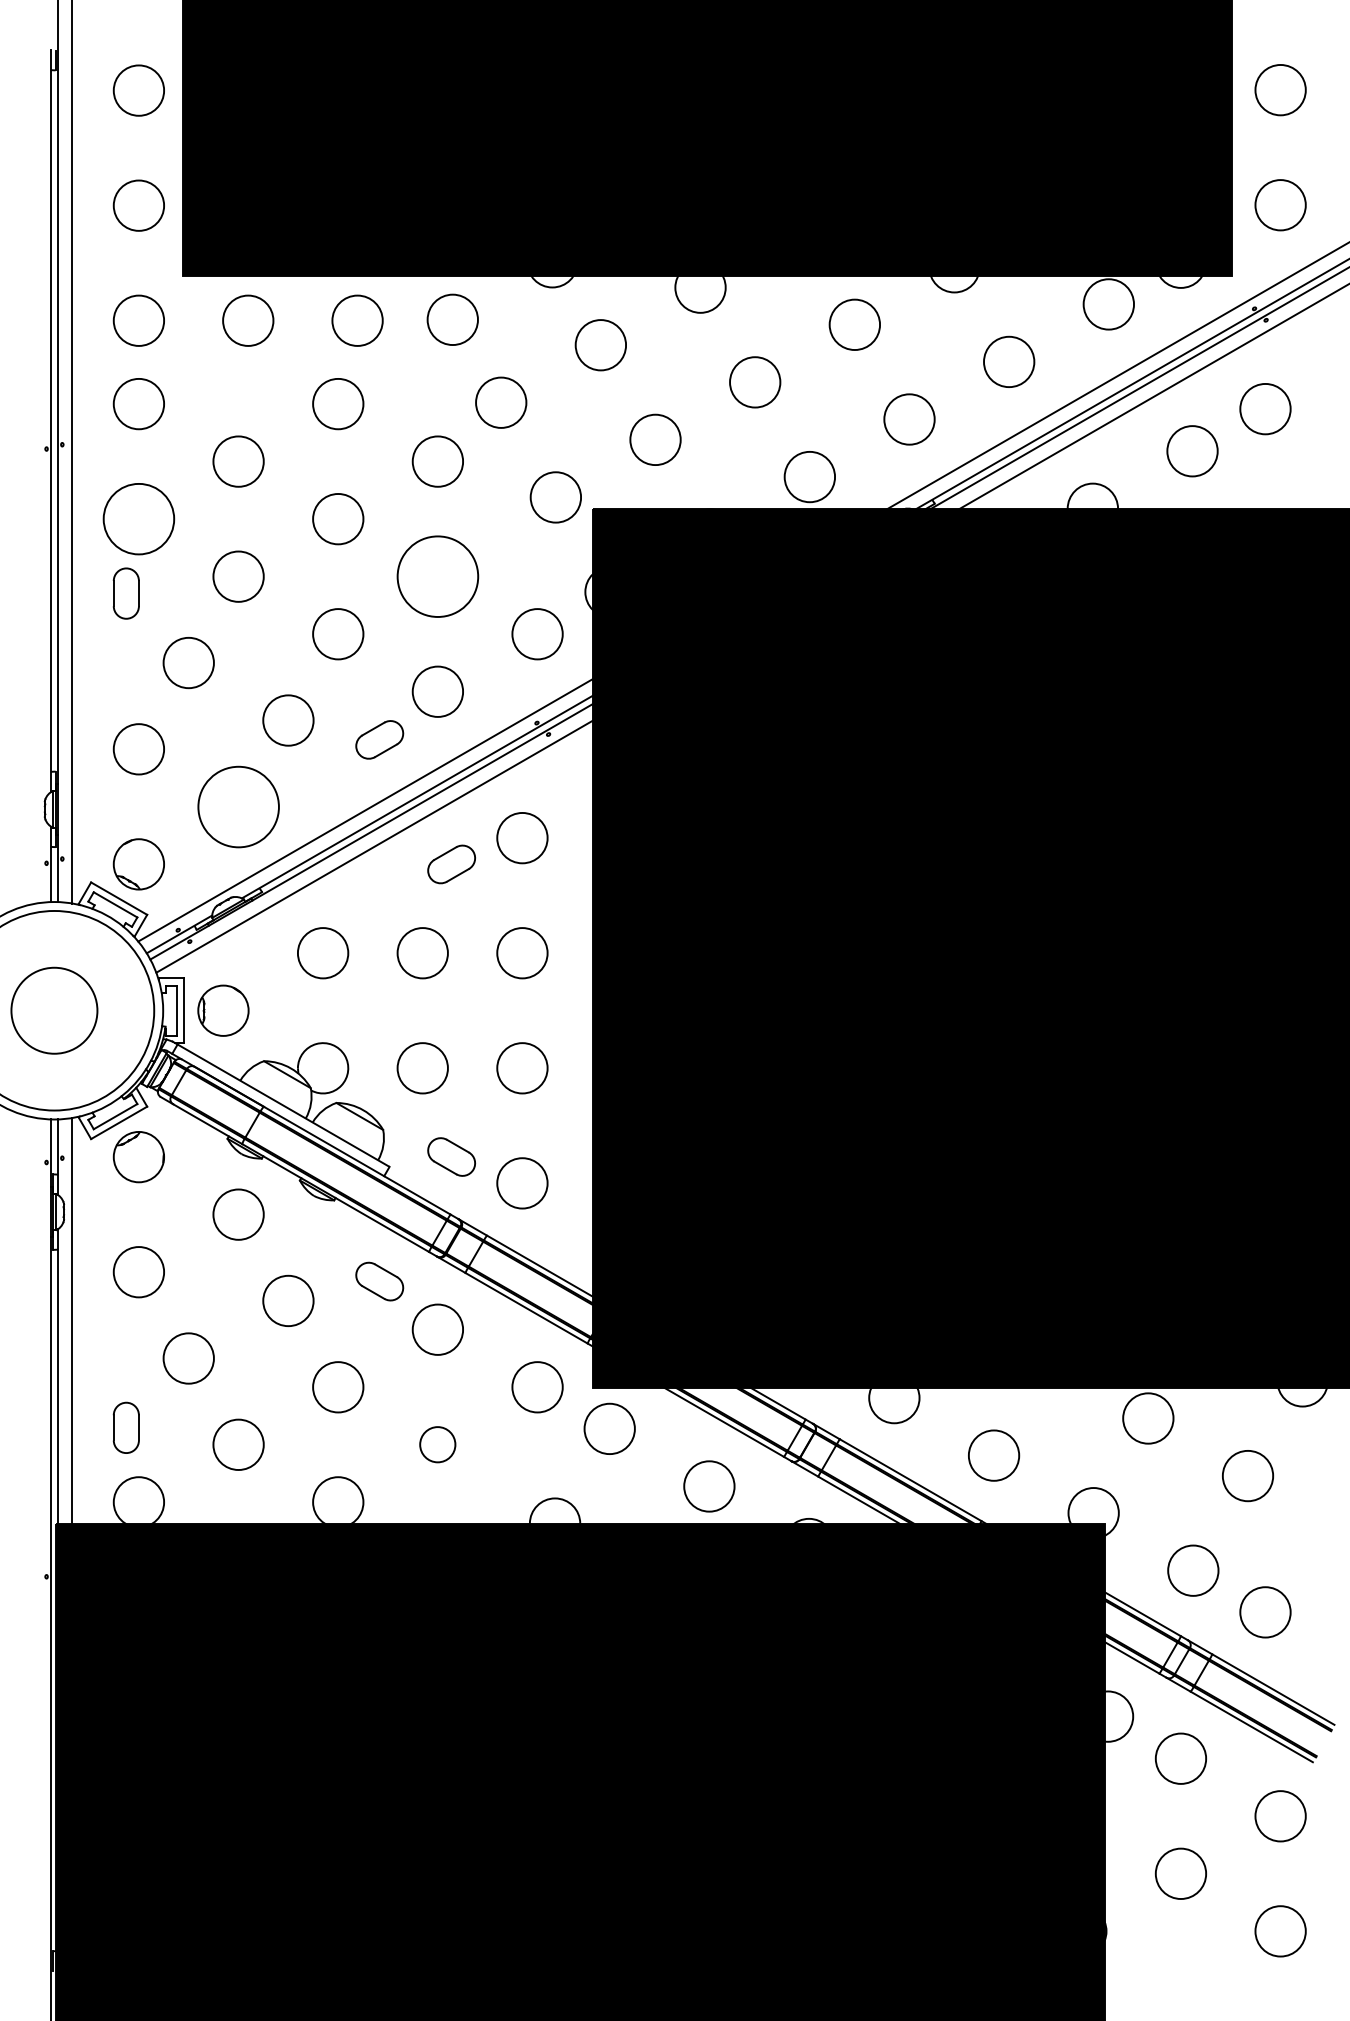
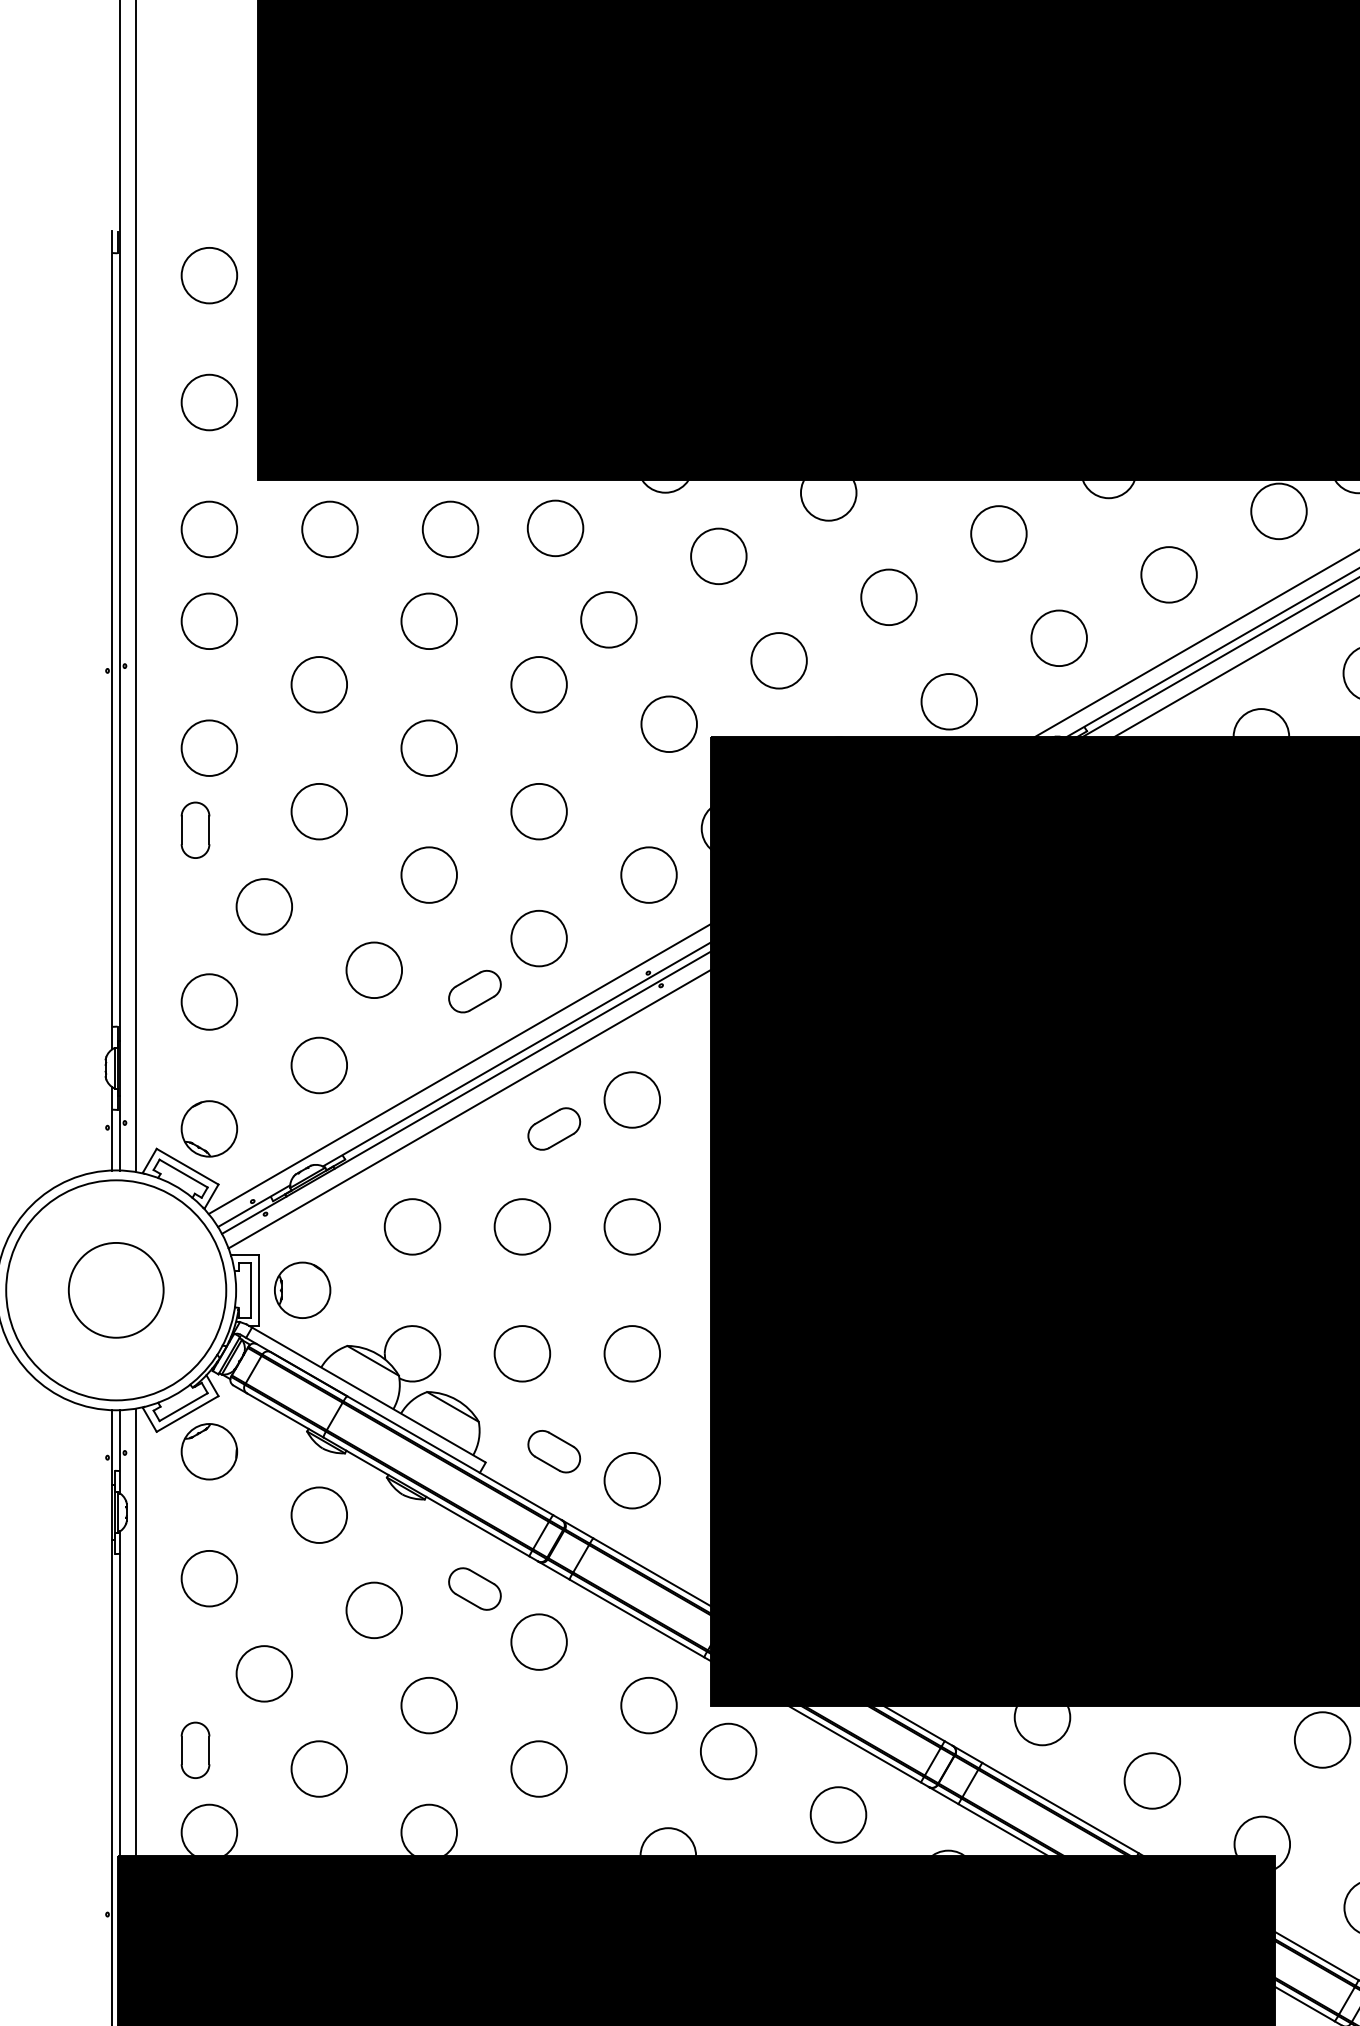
circle: (138, 519) -> (208, 748), size x0.71
circle: (437, 576) -> (538, 811), size x0.62
circle: (238, 806) -> (319, 1065), size x0.62
circle: (437, 1444) -> (538, 1768), size x1.43

